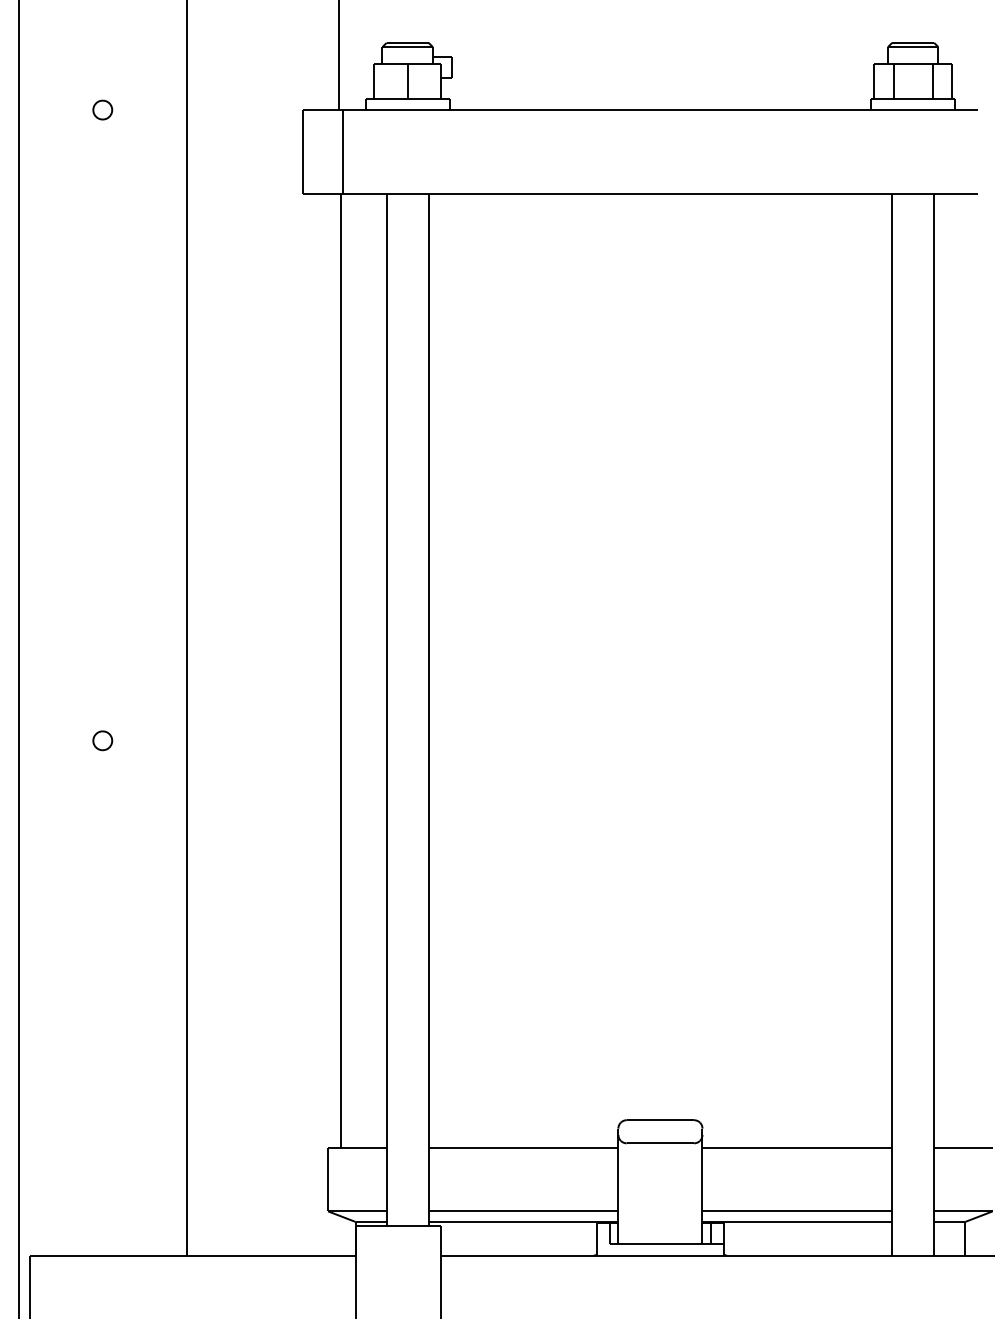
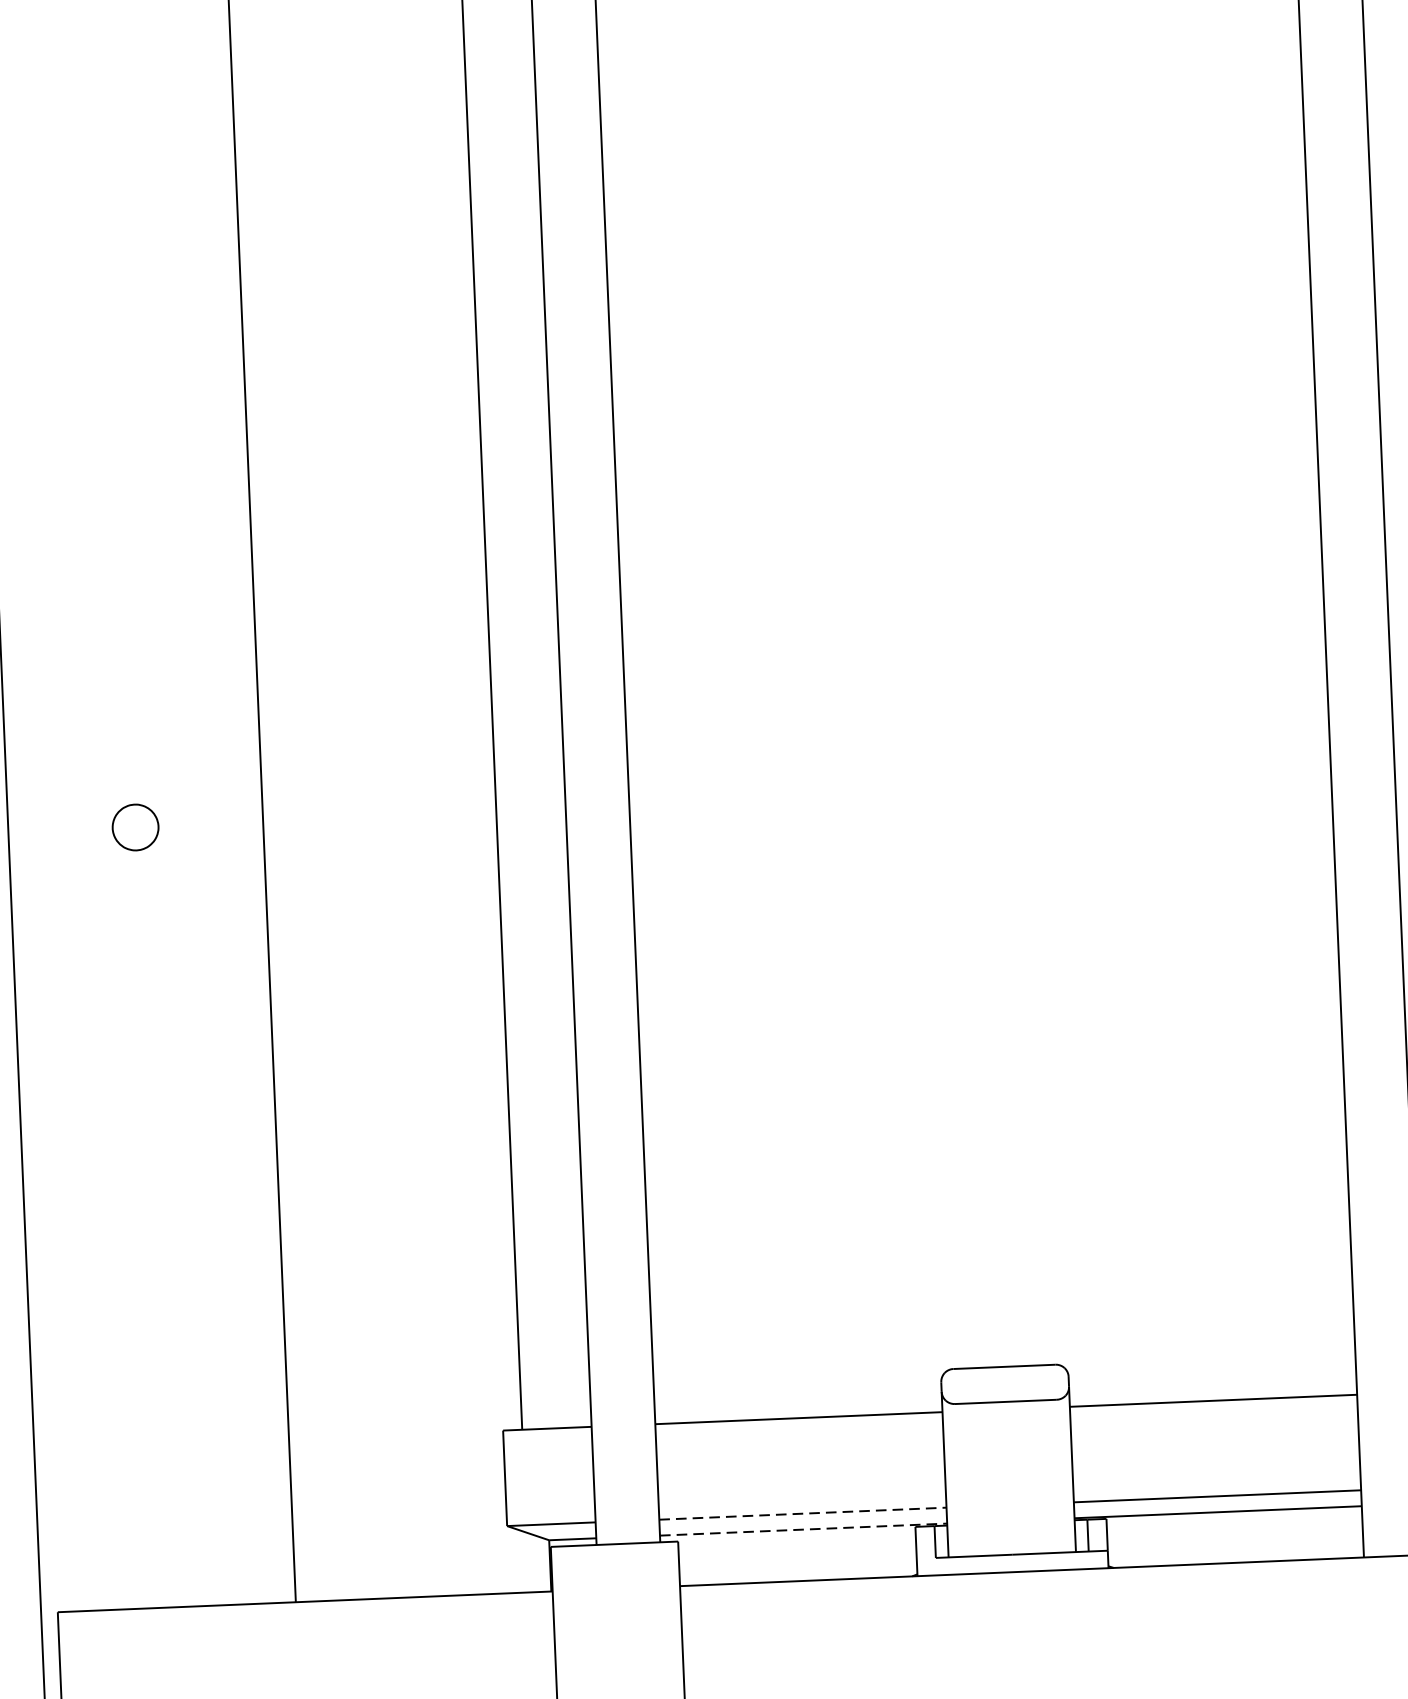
part: (102, 740) -> (135, 827), size x1.6
line: (523, 1211) -> (802, 1513), solid -> dashed
line: (523, 1221) -> (803, 1528), solid -> dashed

